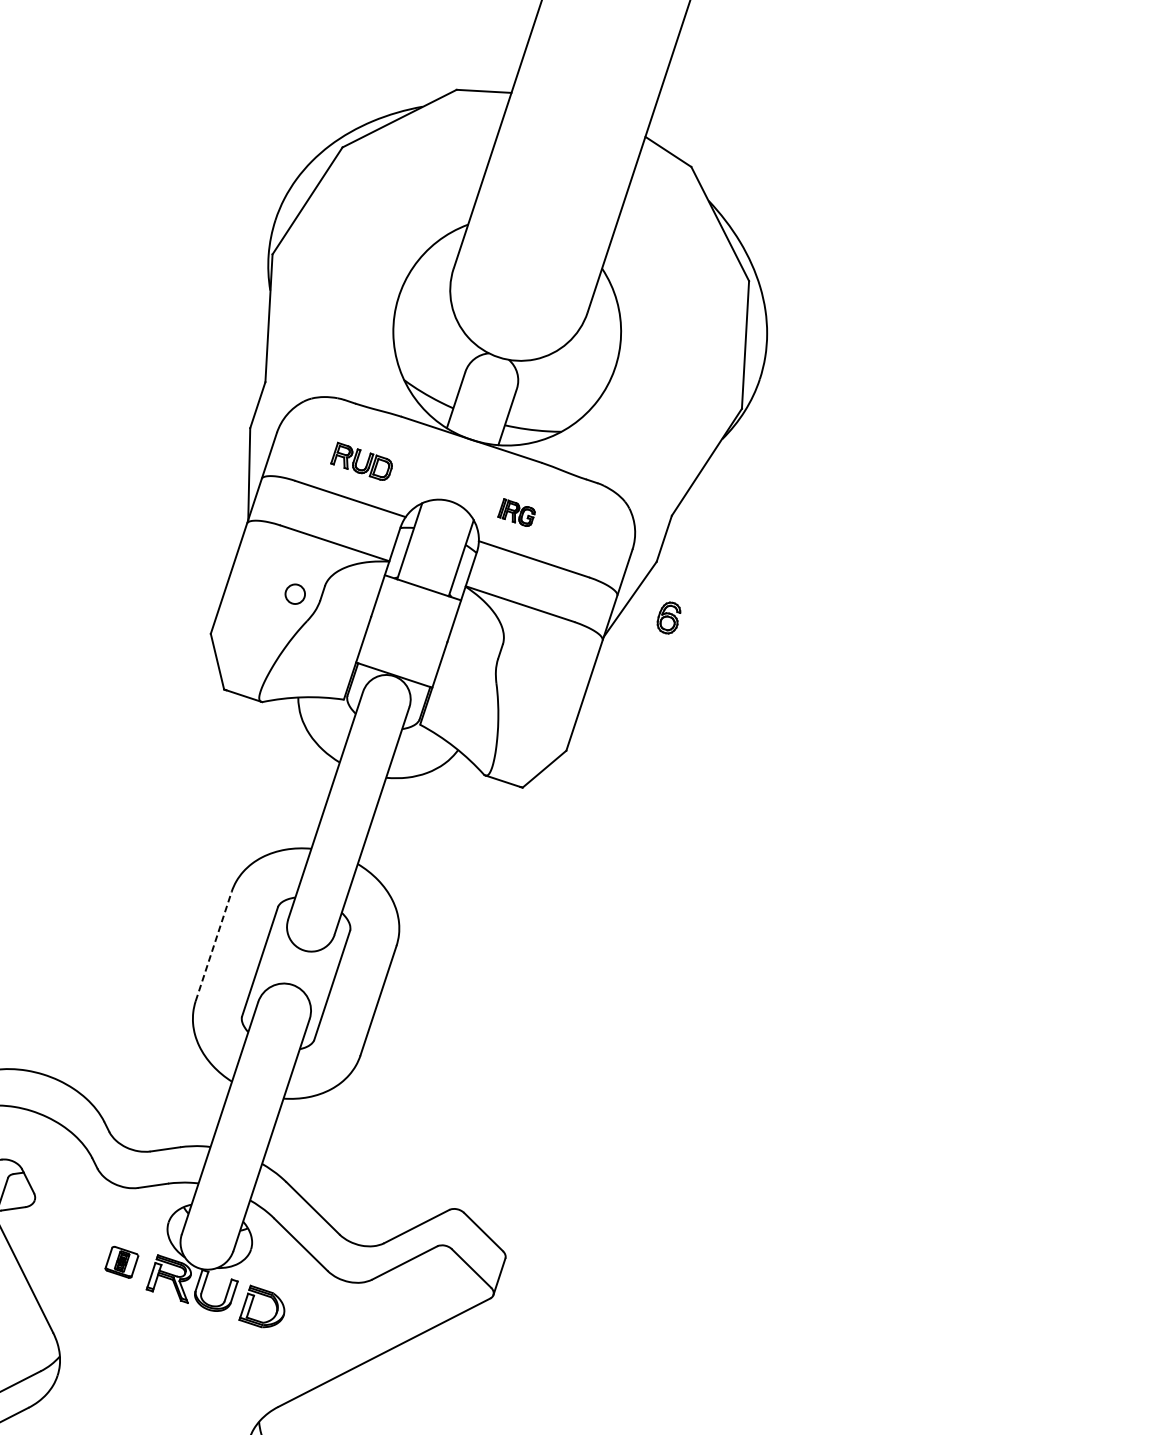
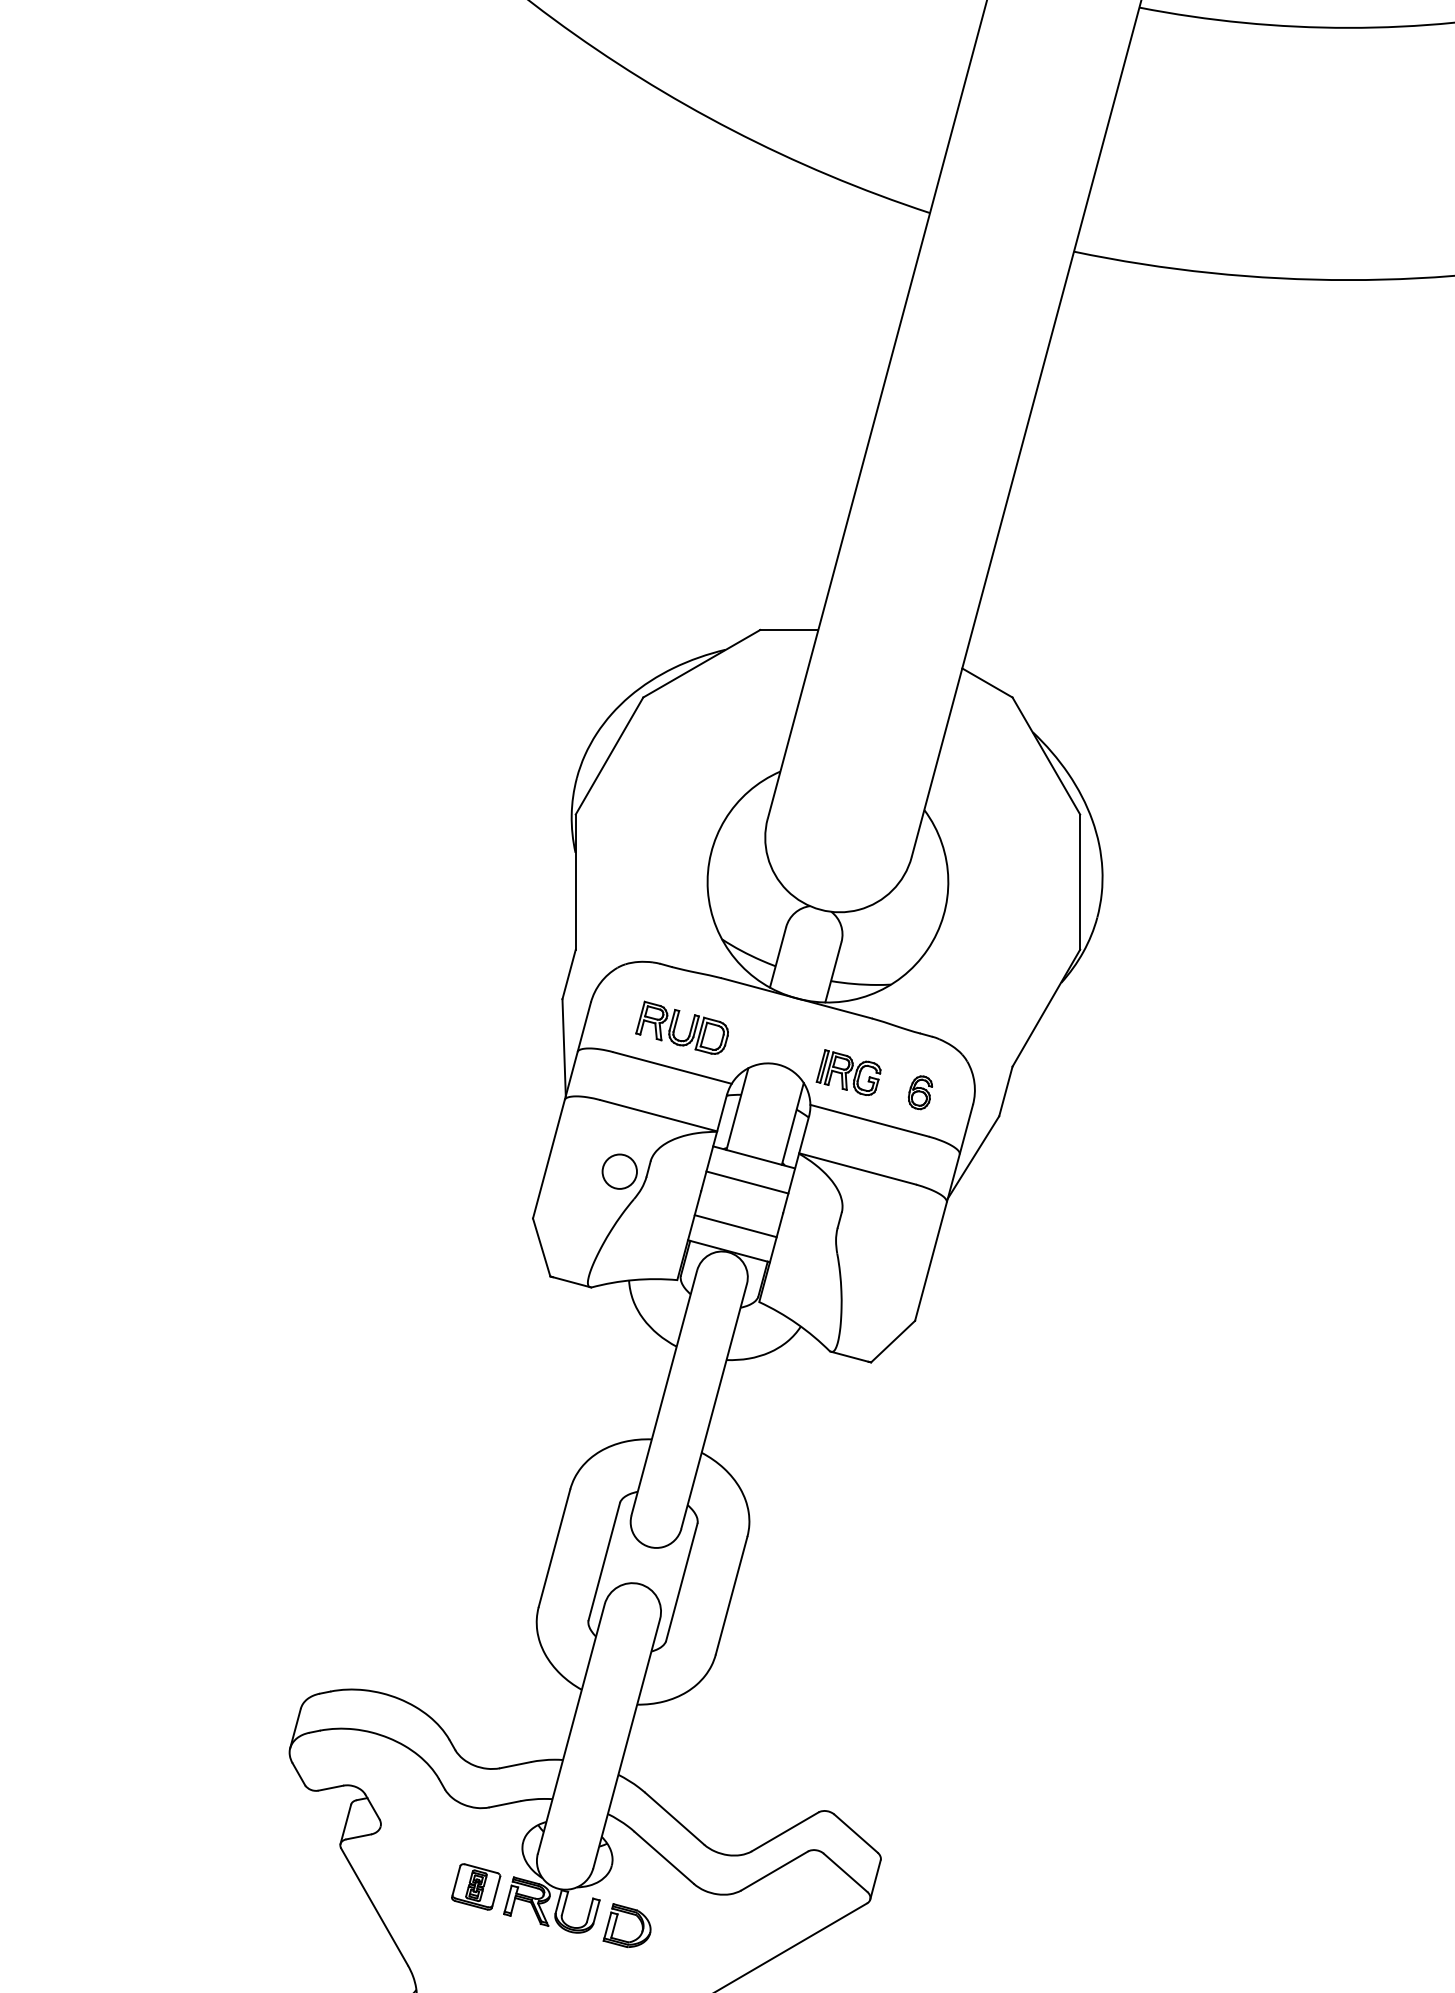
part: (361, 461) -> (681, 1027), size x1.43
part: (516, 512) -> (848, 1072), size x1.67
circle: (295, 594) -> (619, 1171), size x1.67
line: (415, 611) -> (747, 1182), added
part: (668, 617) -> (920, 1092), moved
line: (401, 652) -> (735, 1226), added
line: (213, 946) -> (554, 1548), dashed -> solid
part: (122, 1261) -> (476, 1886), size x1.43

